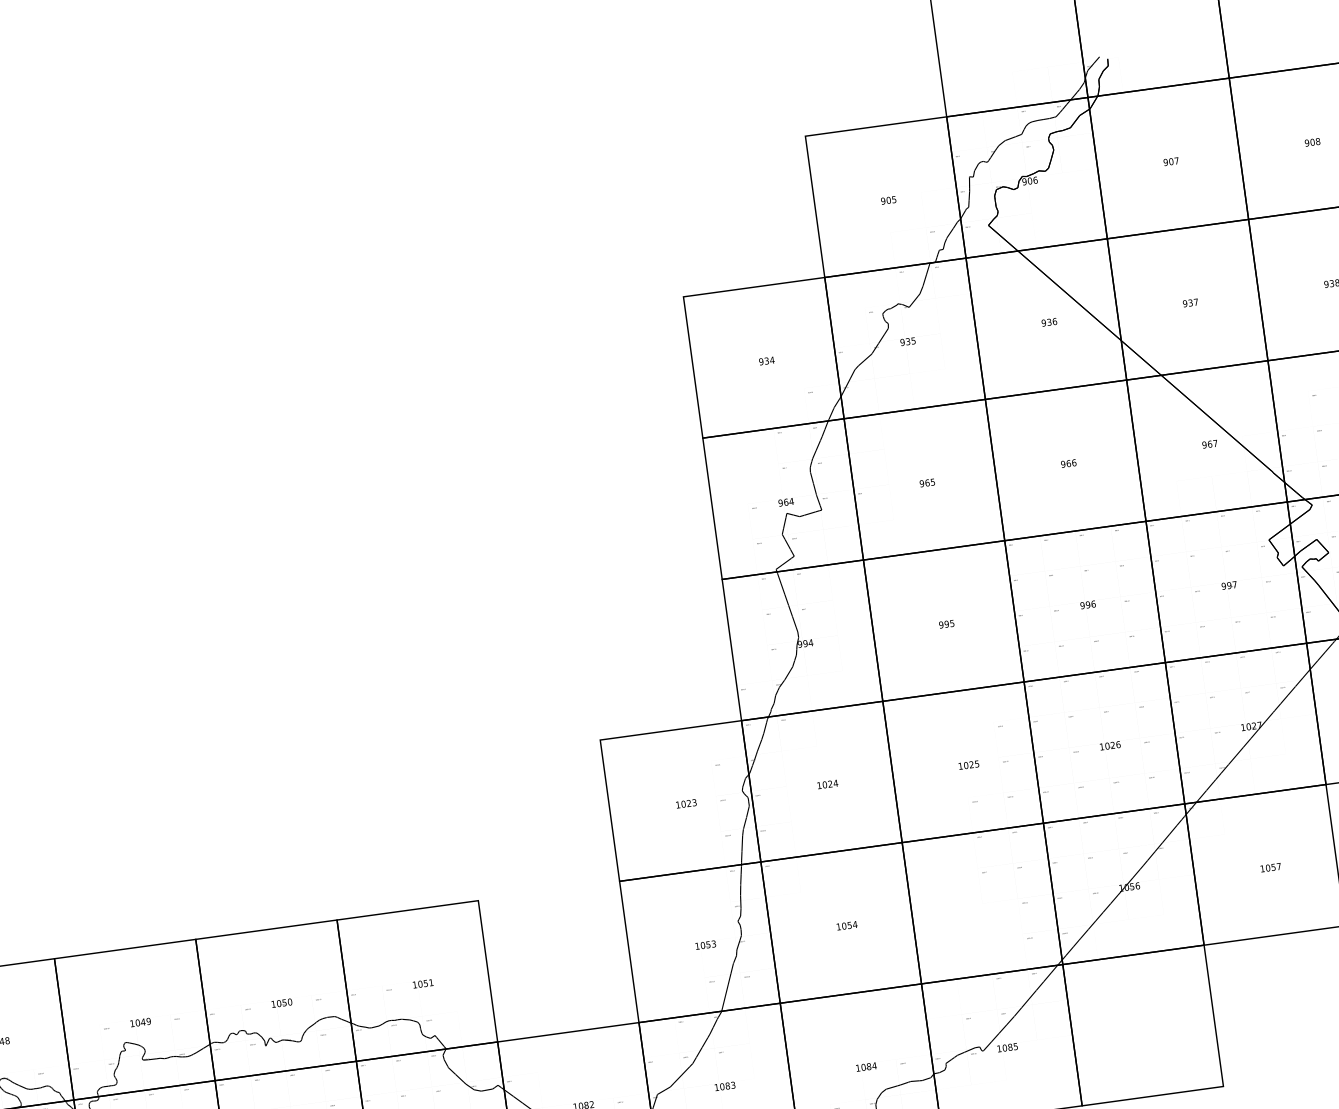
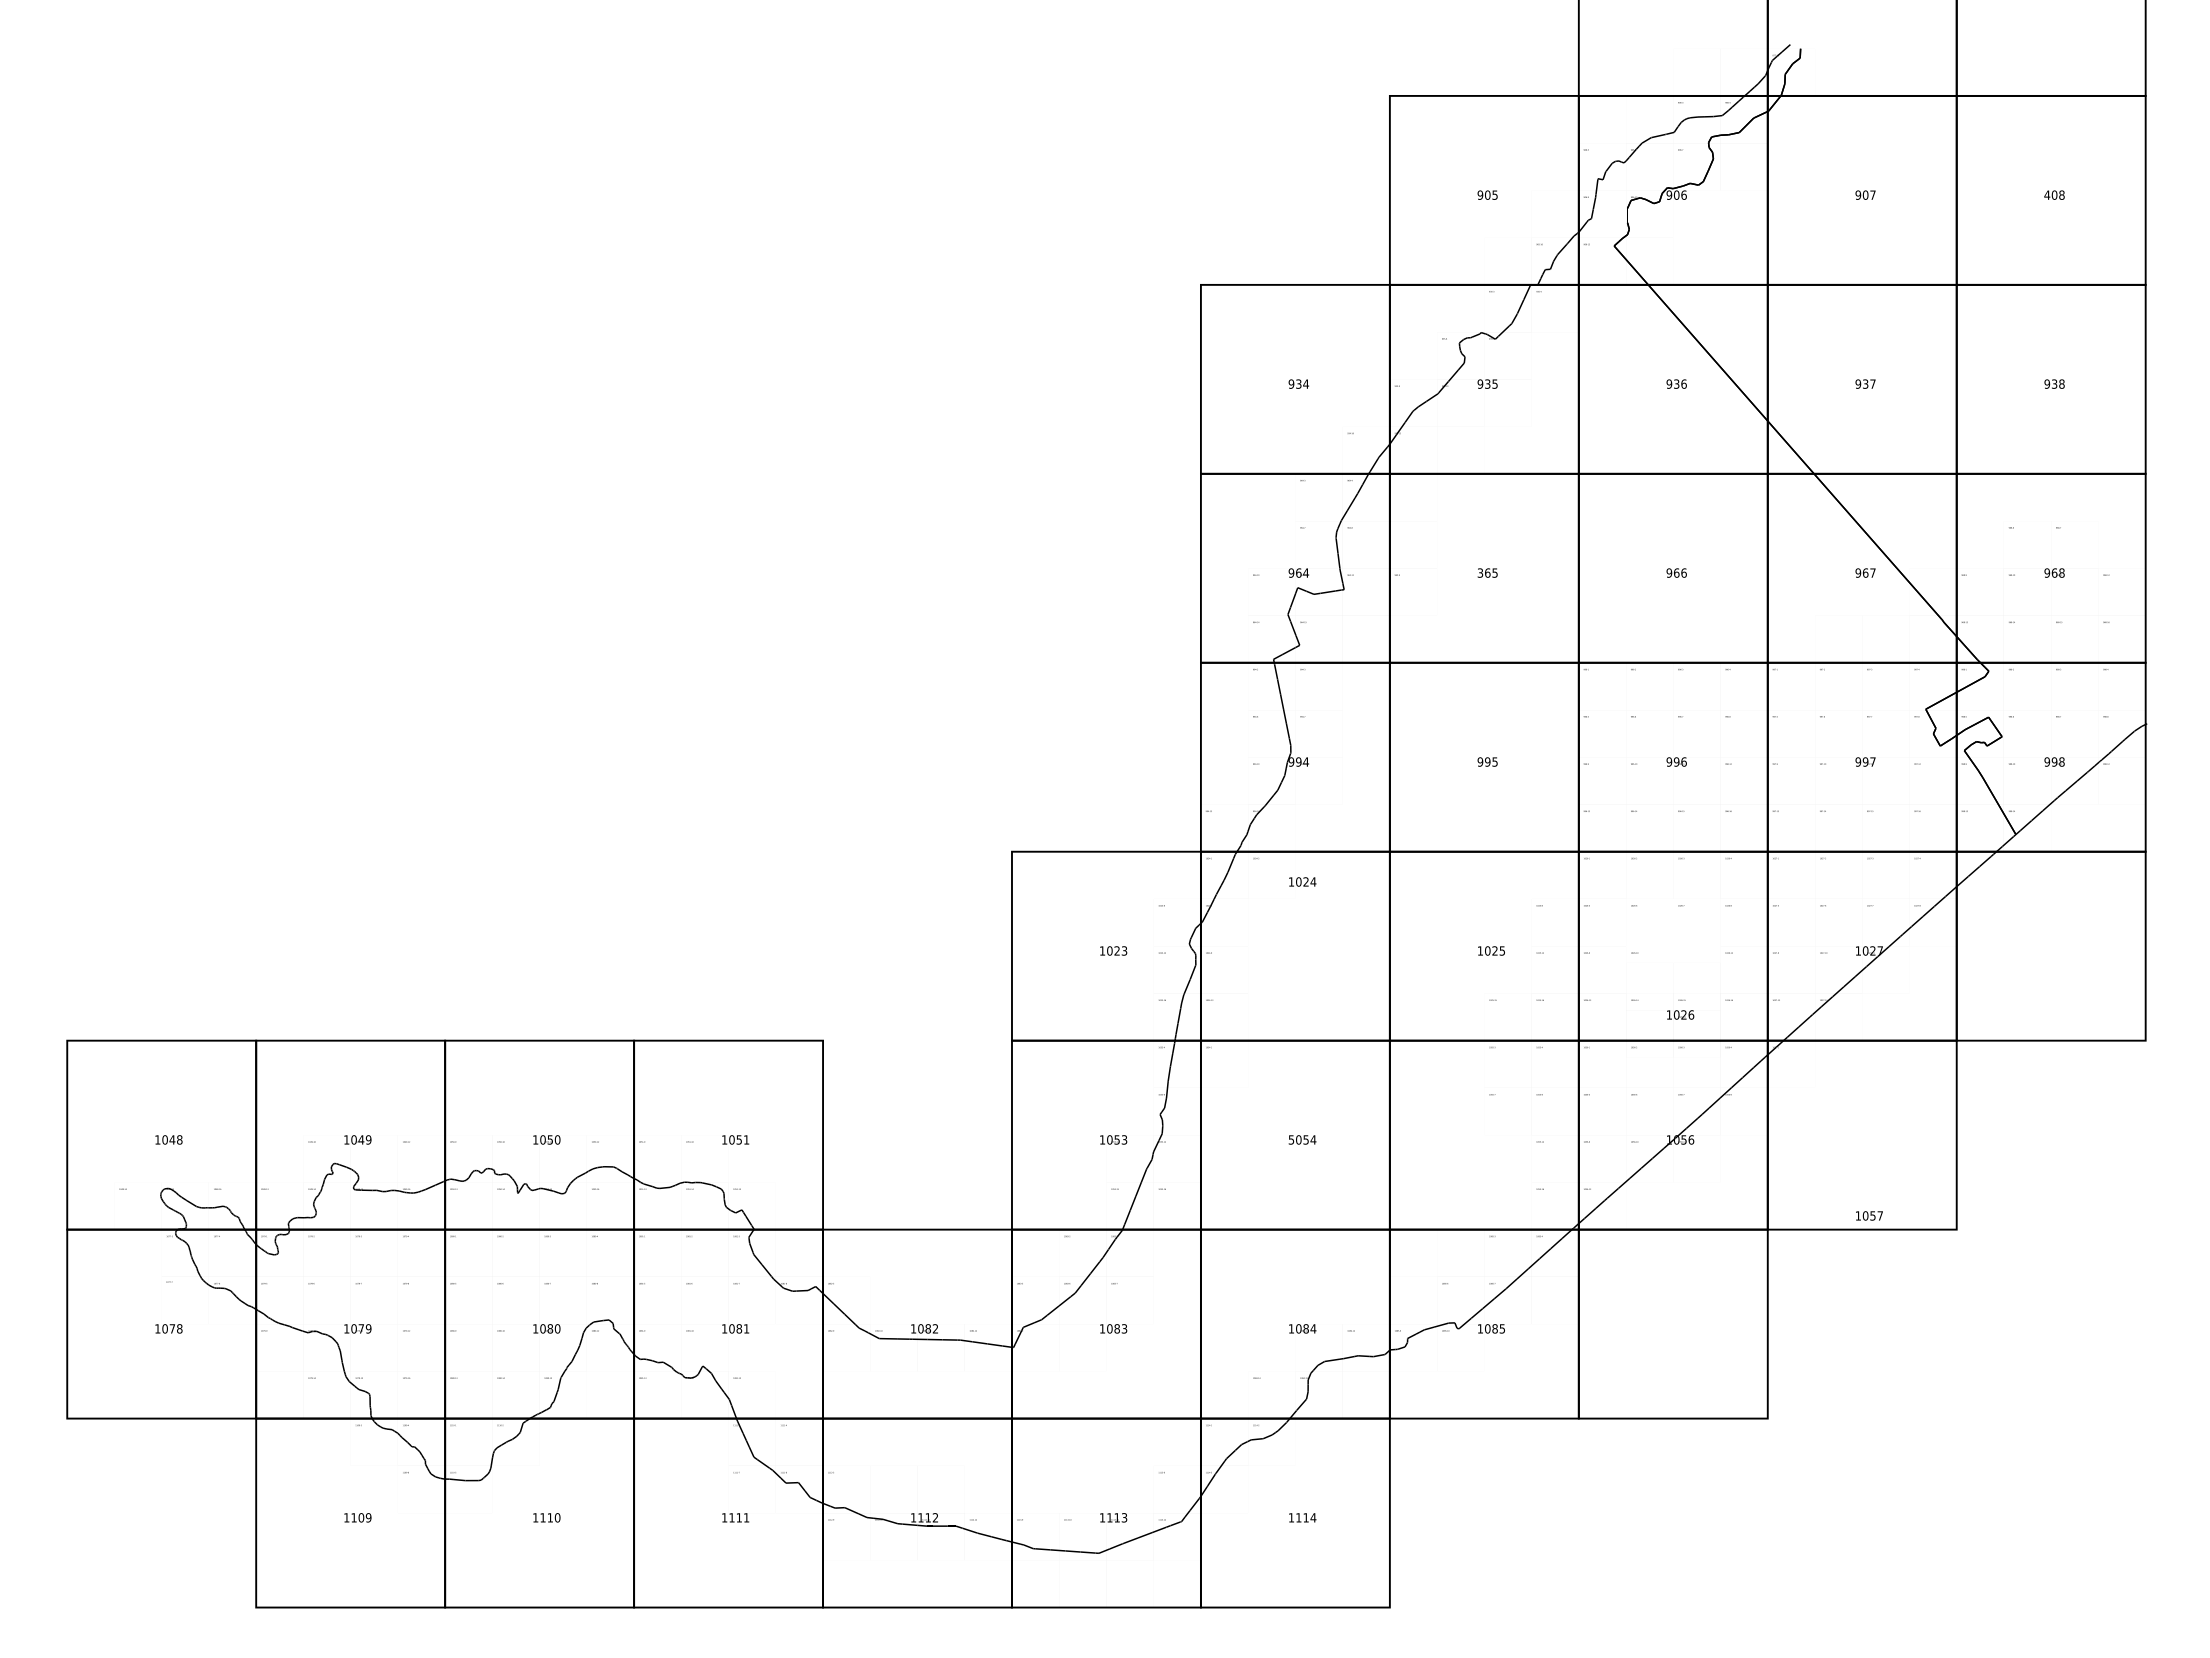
text: (1307, 142) -> (2047, 194), 908 -> 408
text: (921, 483) -> (1480, 572), 965 -> 365
text: (1110, 745) -> (1680, 1014), moved
text: (827, 784) -> (1302, 881), moved
text: (1270, 867) -> (1869, 1215), moved
text: (838, 926) -> (1291, 1139), 1054 -> 5054

